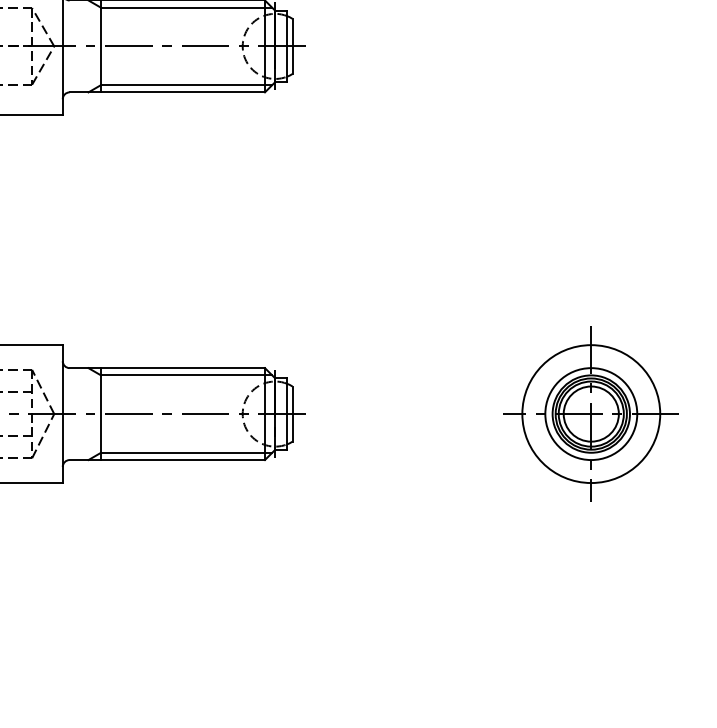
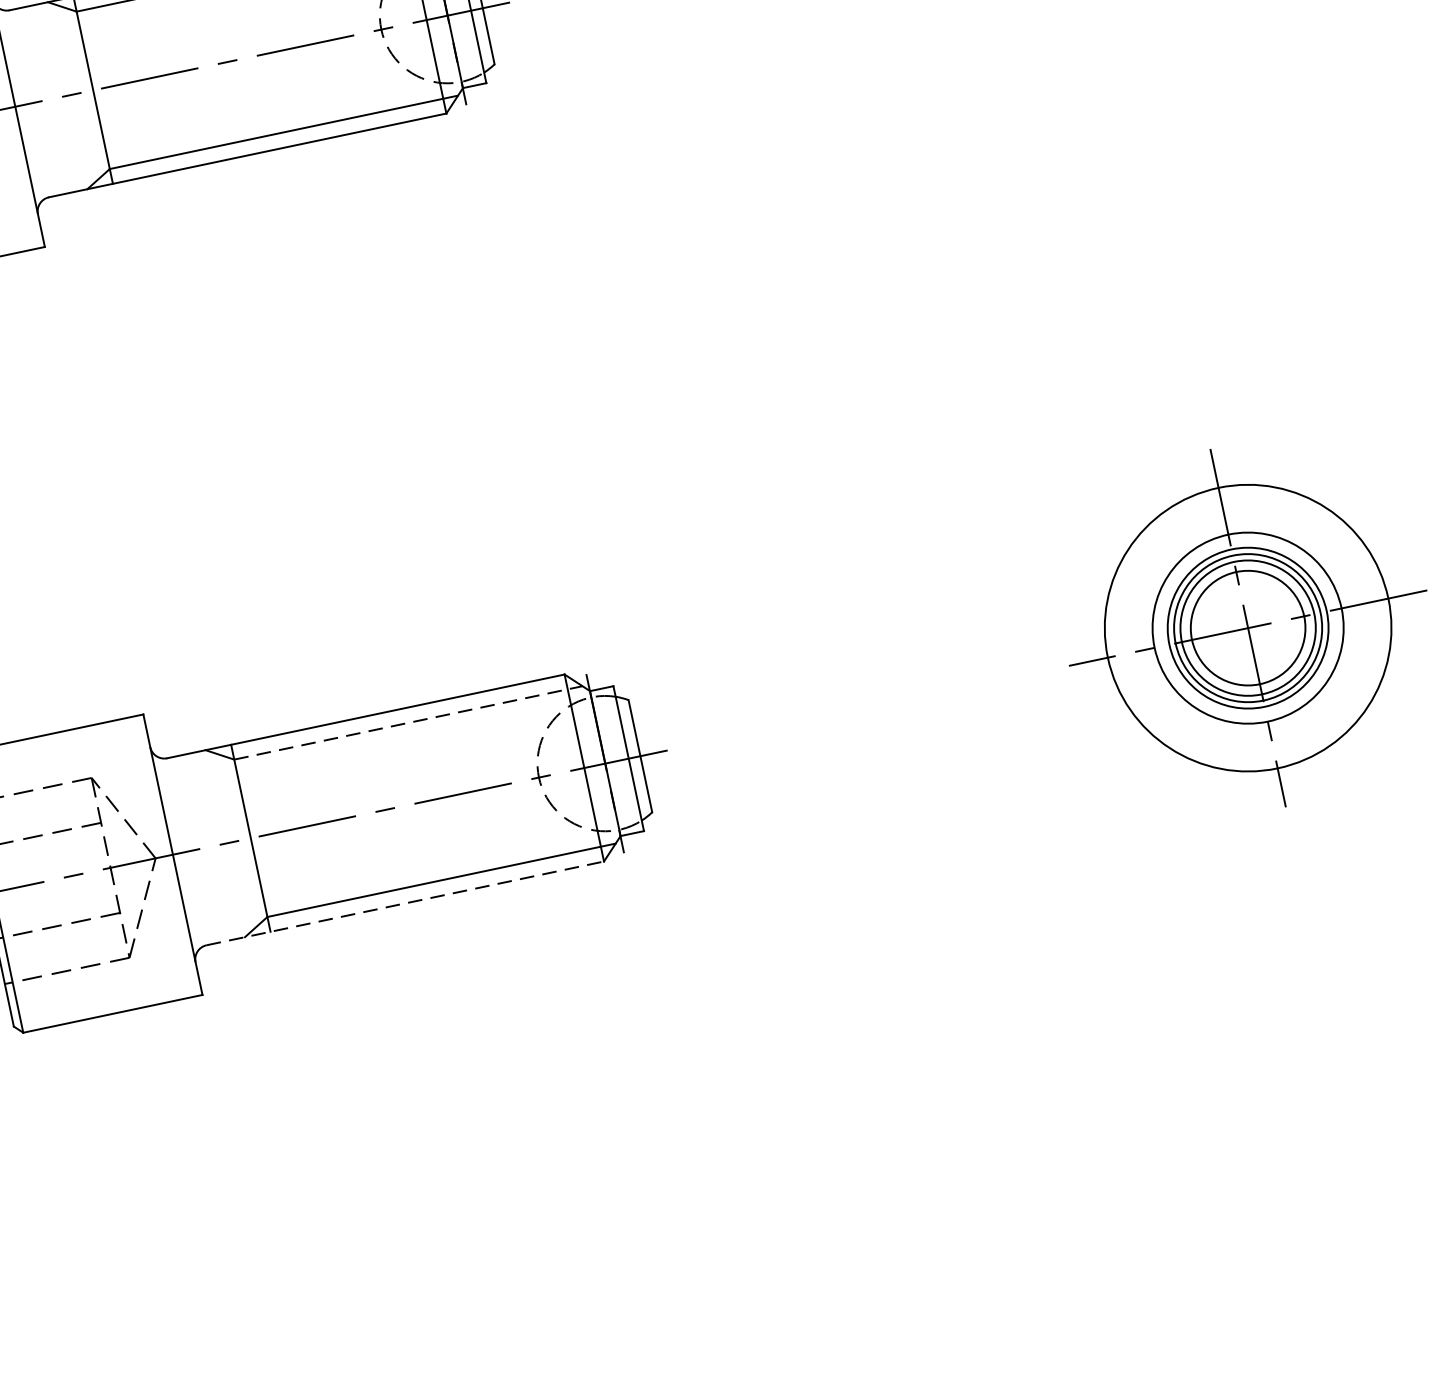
line: (186, 375) -> (408, 723), solid -> dashed
line: (167, 460) -> (405, 904), solid -> dashed

